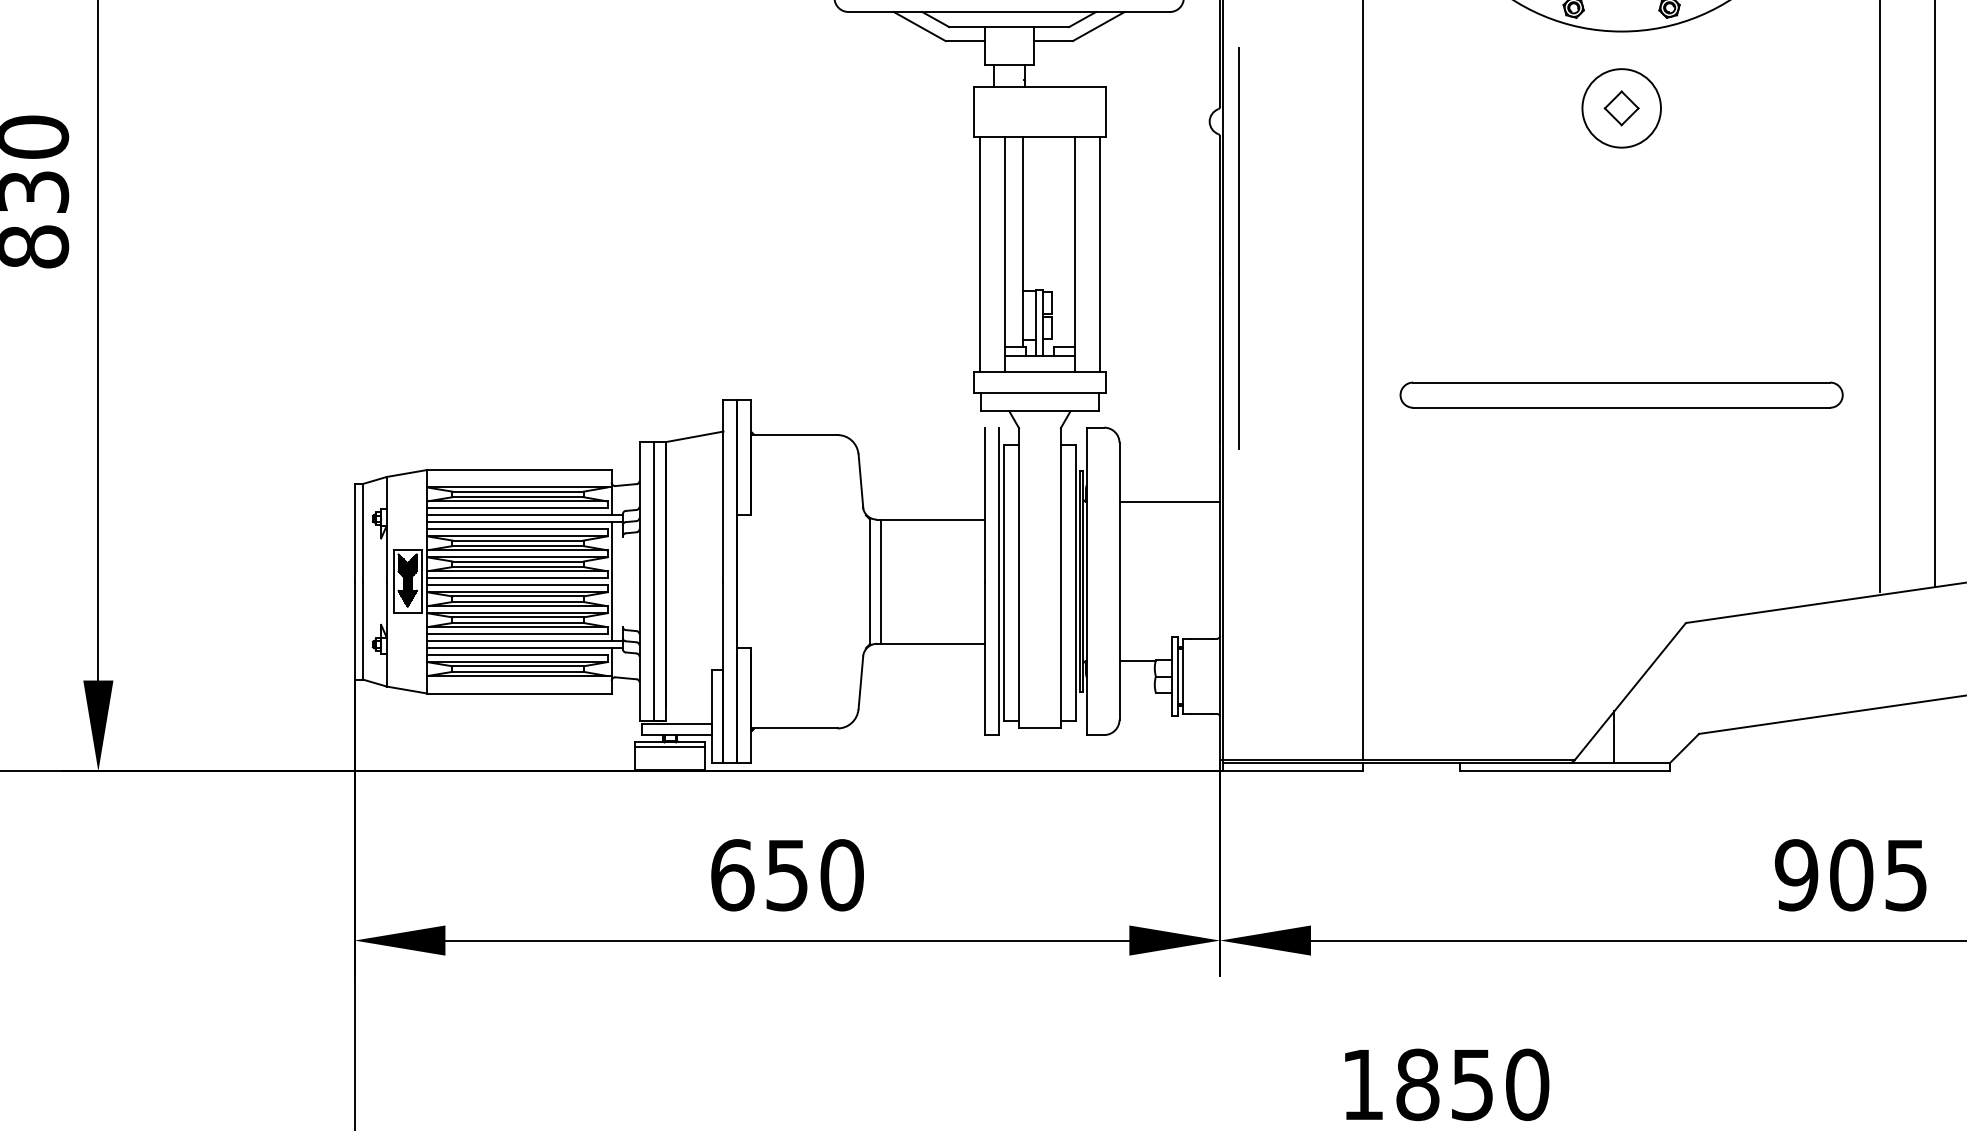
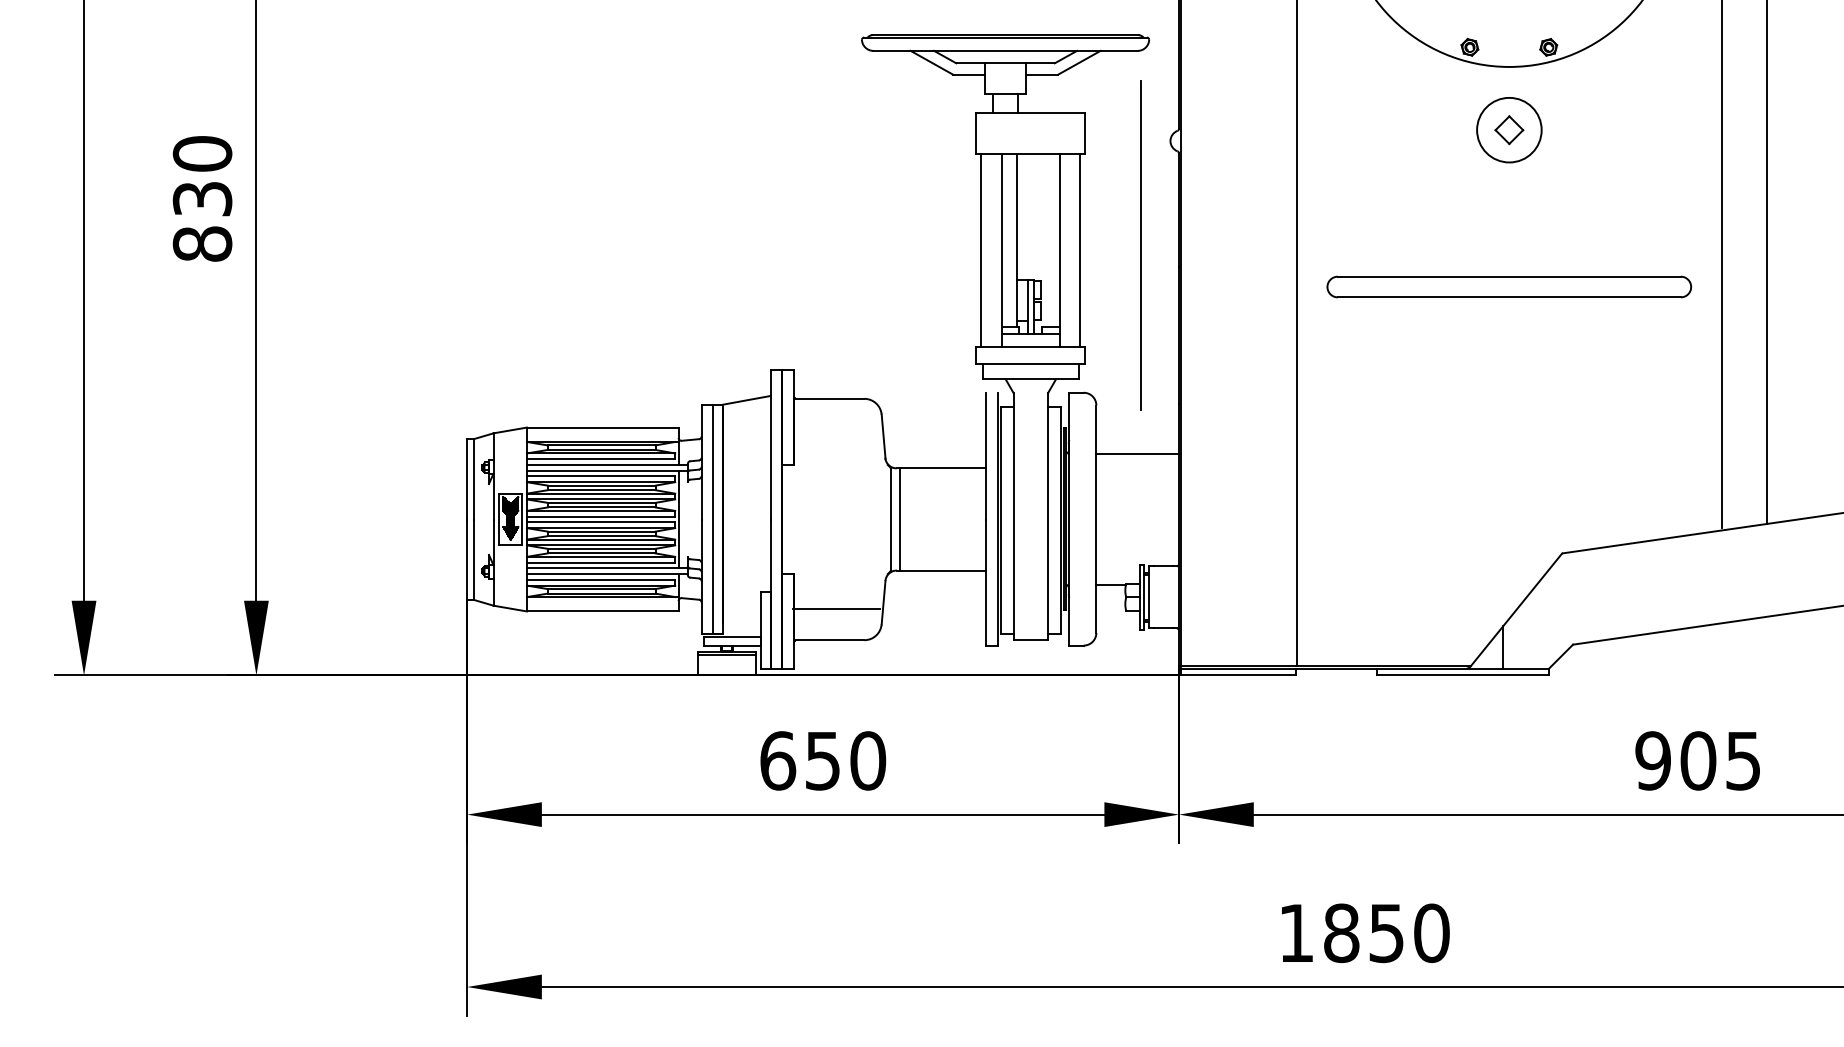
line: (1237, 248) -> (1140, 245), moved
part: (1621, 394) -> (1509, 286), moved
line: (803, 691) -> (836, 609), added

